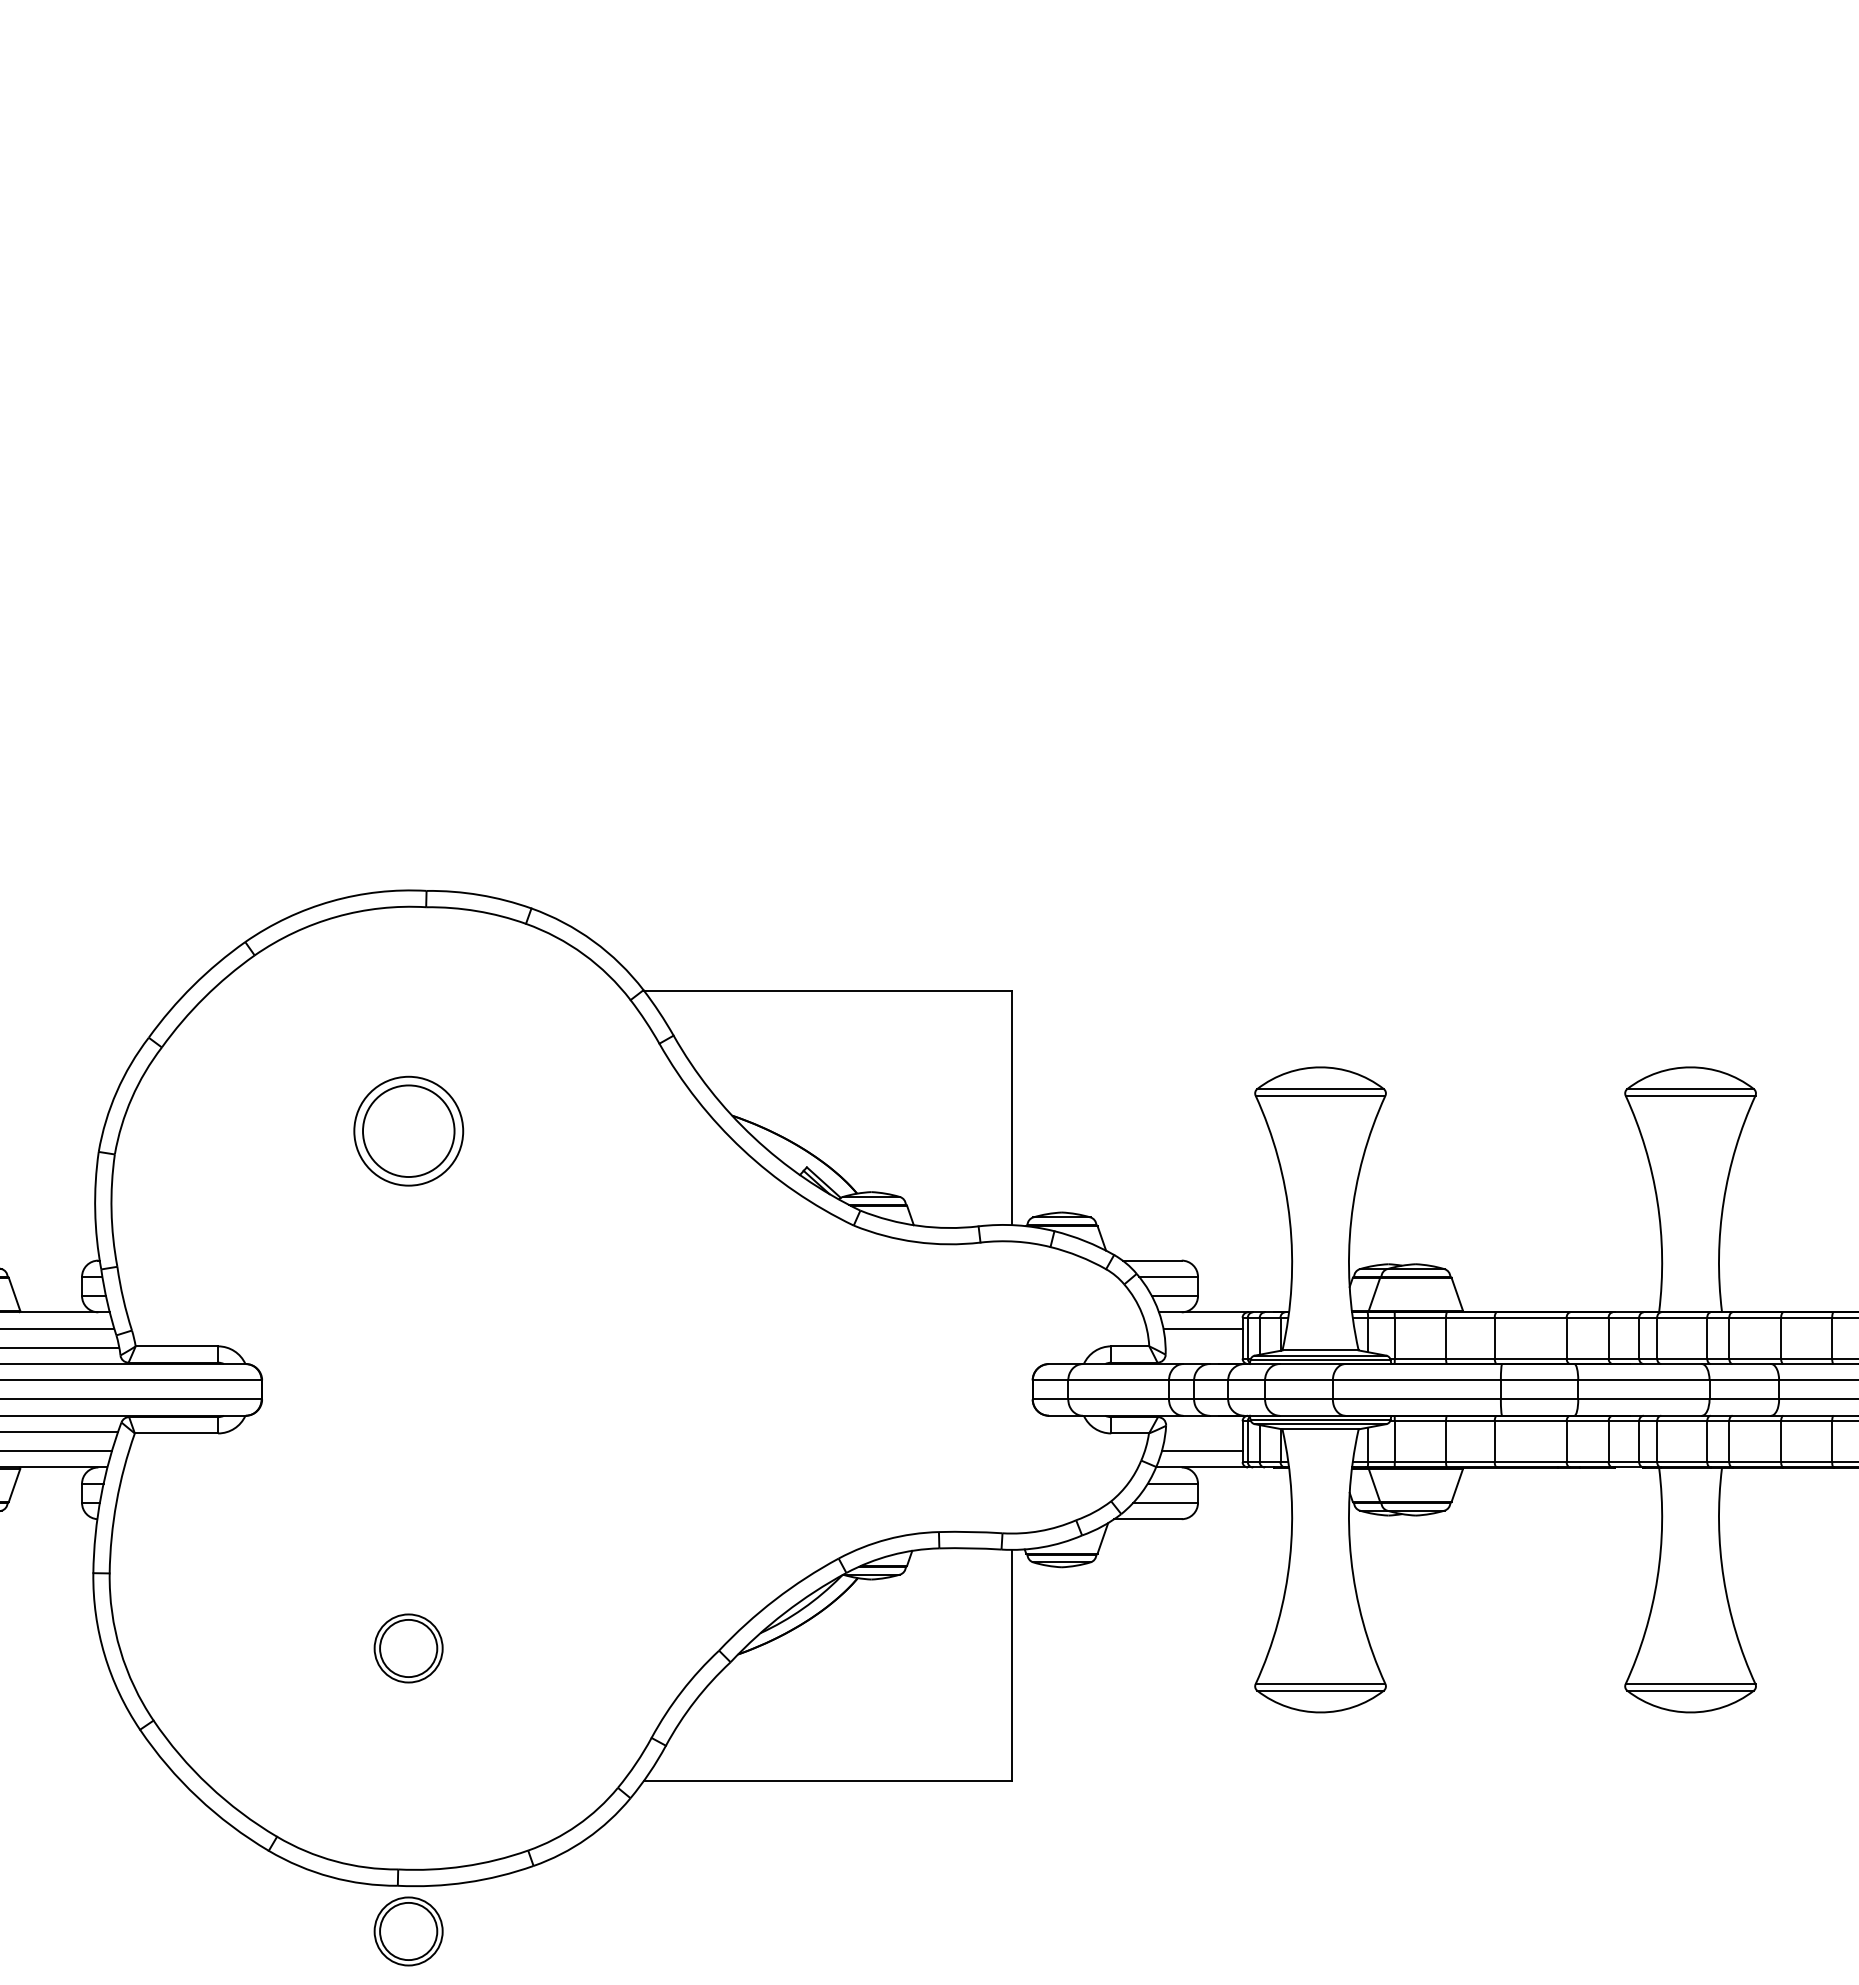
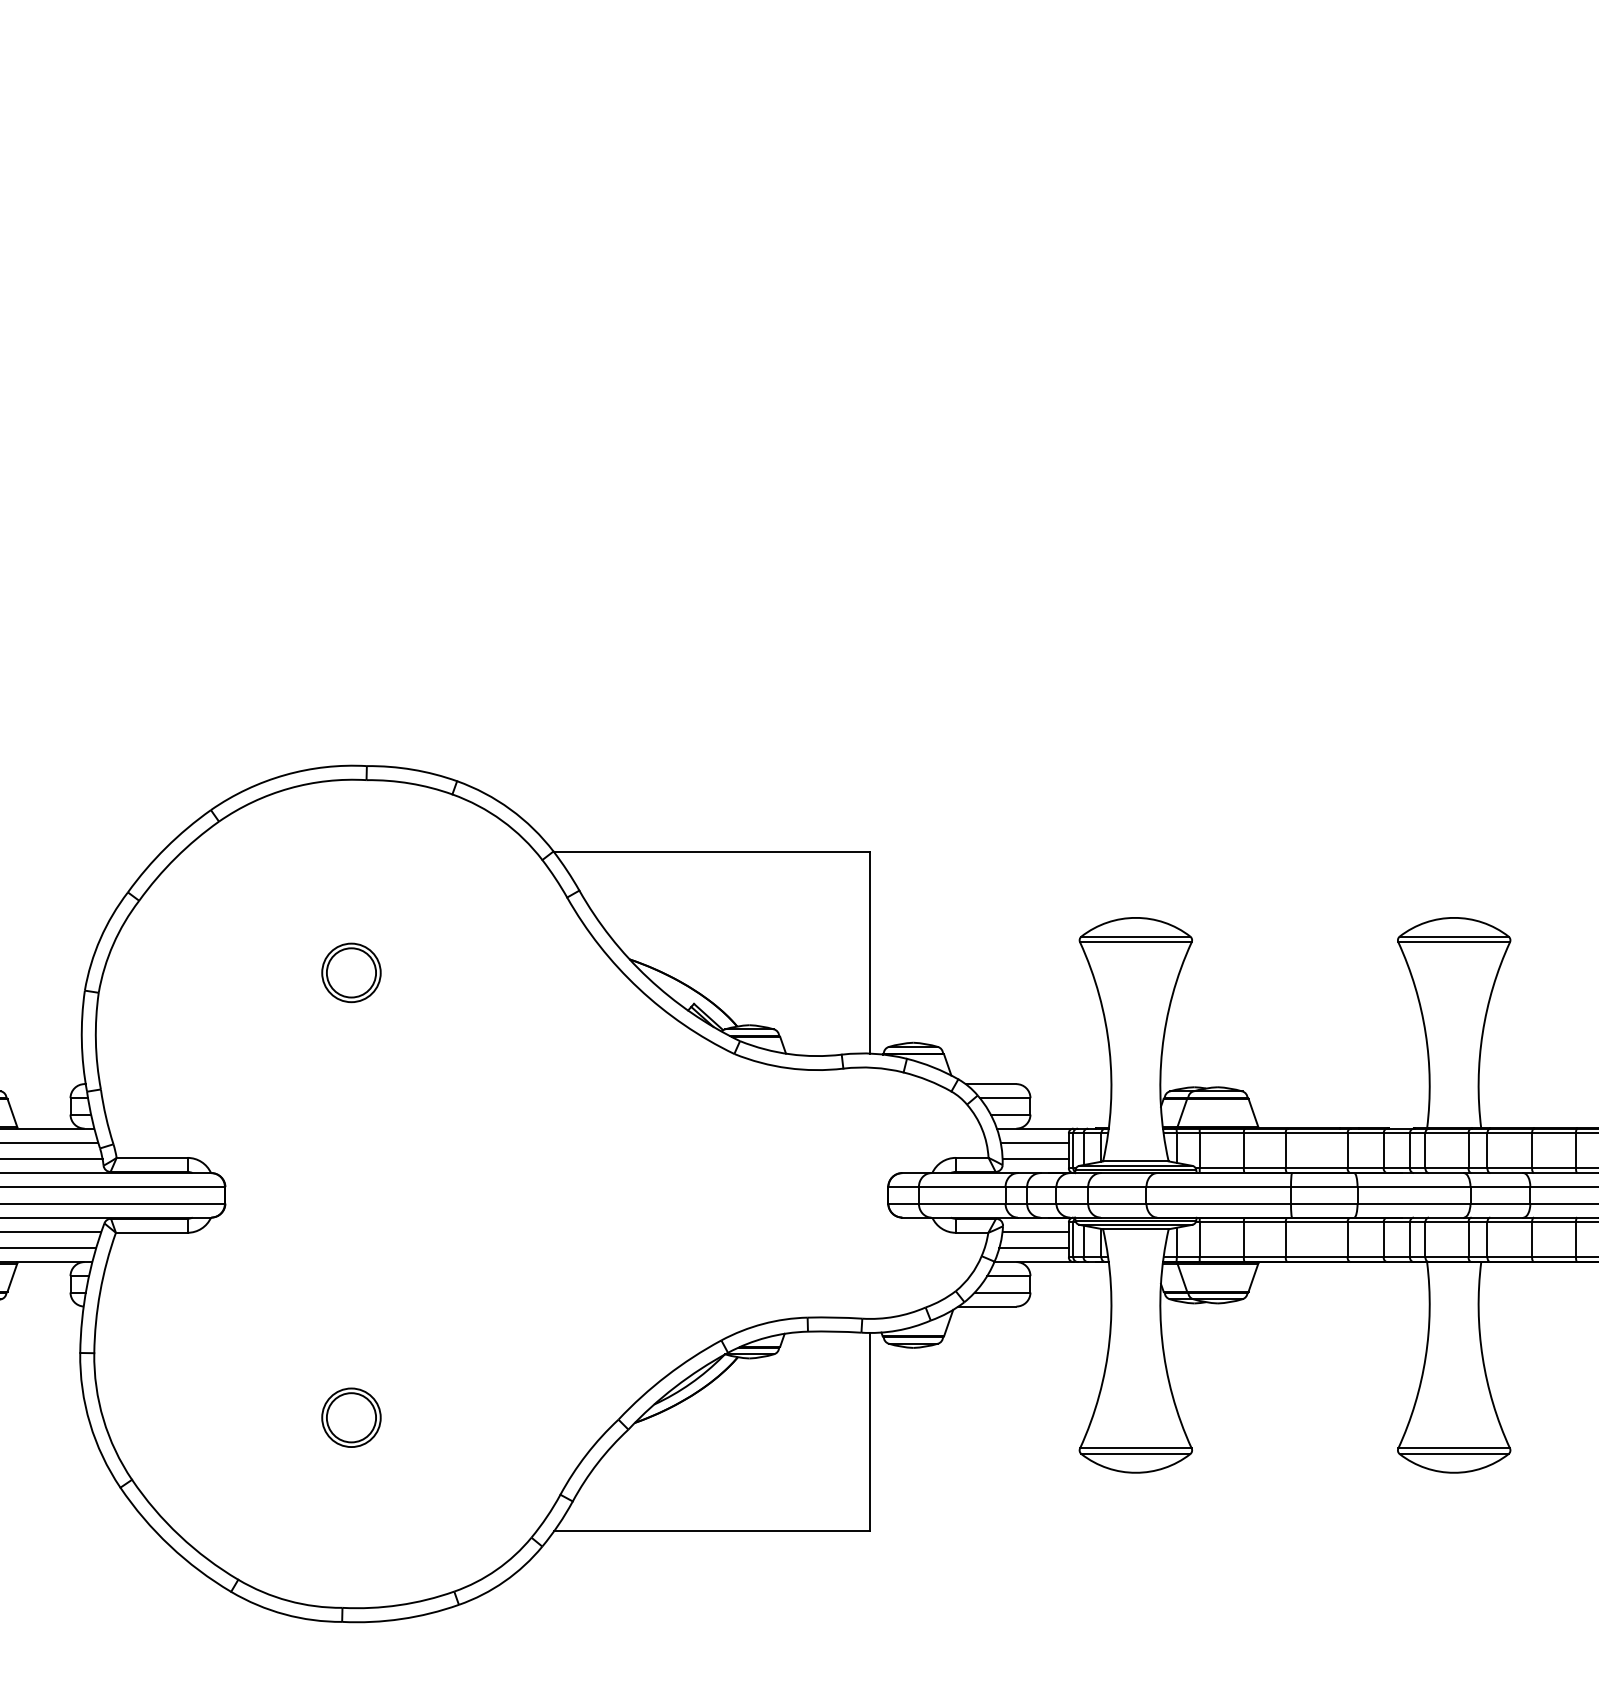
part: (408, 1131) -> (351, 973), size x0.62
line: (1203, 1347) -> (1035, 1158), added
line: (1203, 1432) -> (1035, 1231), added
part: (408, 1931) -> (351, 1661), removed

